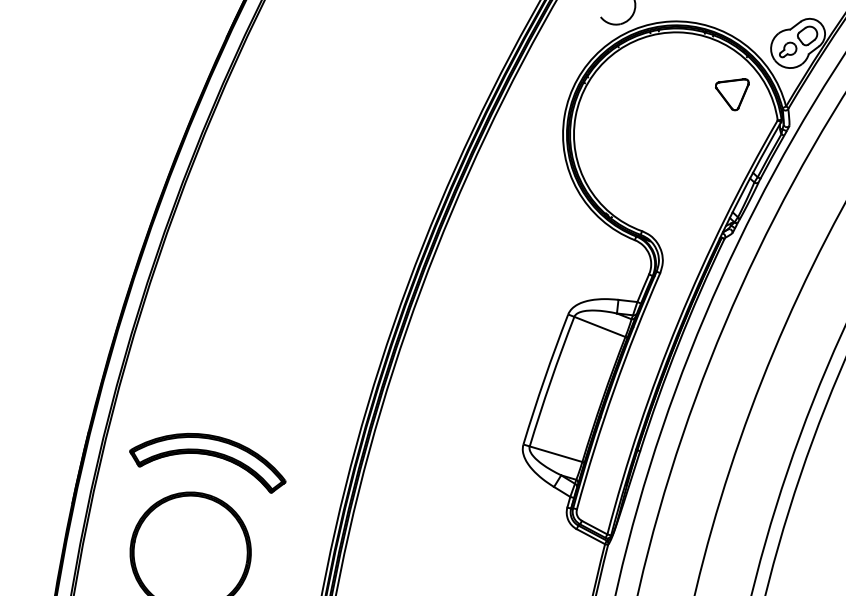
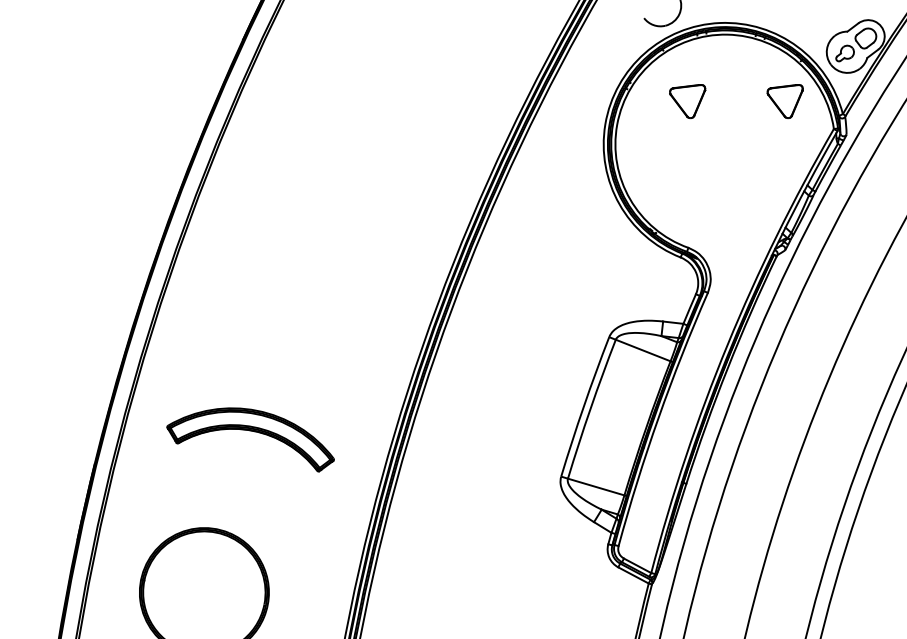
part: (641, 94) -> (687, 101), added
part: (207, 455) -> (250, 431), moved

